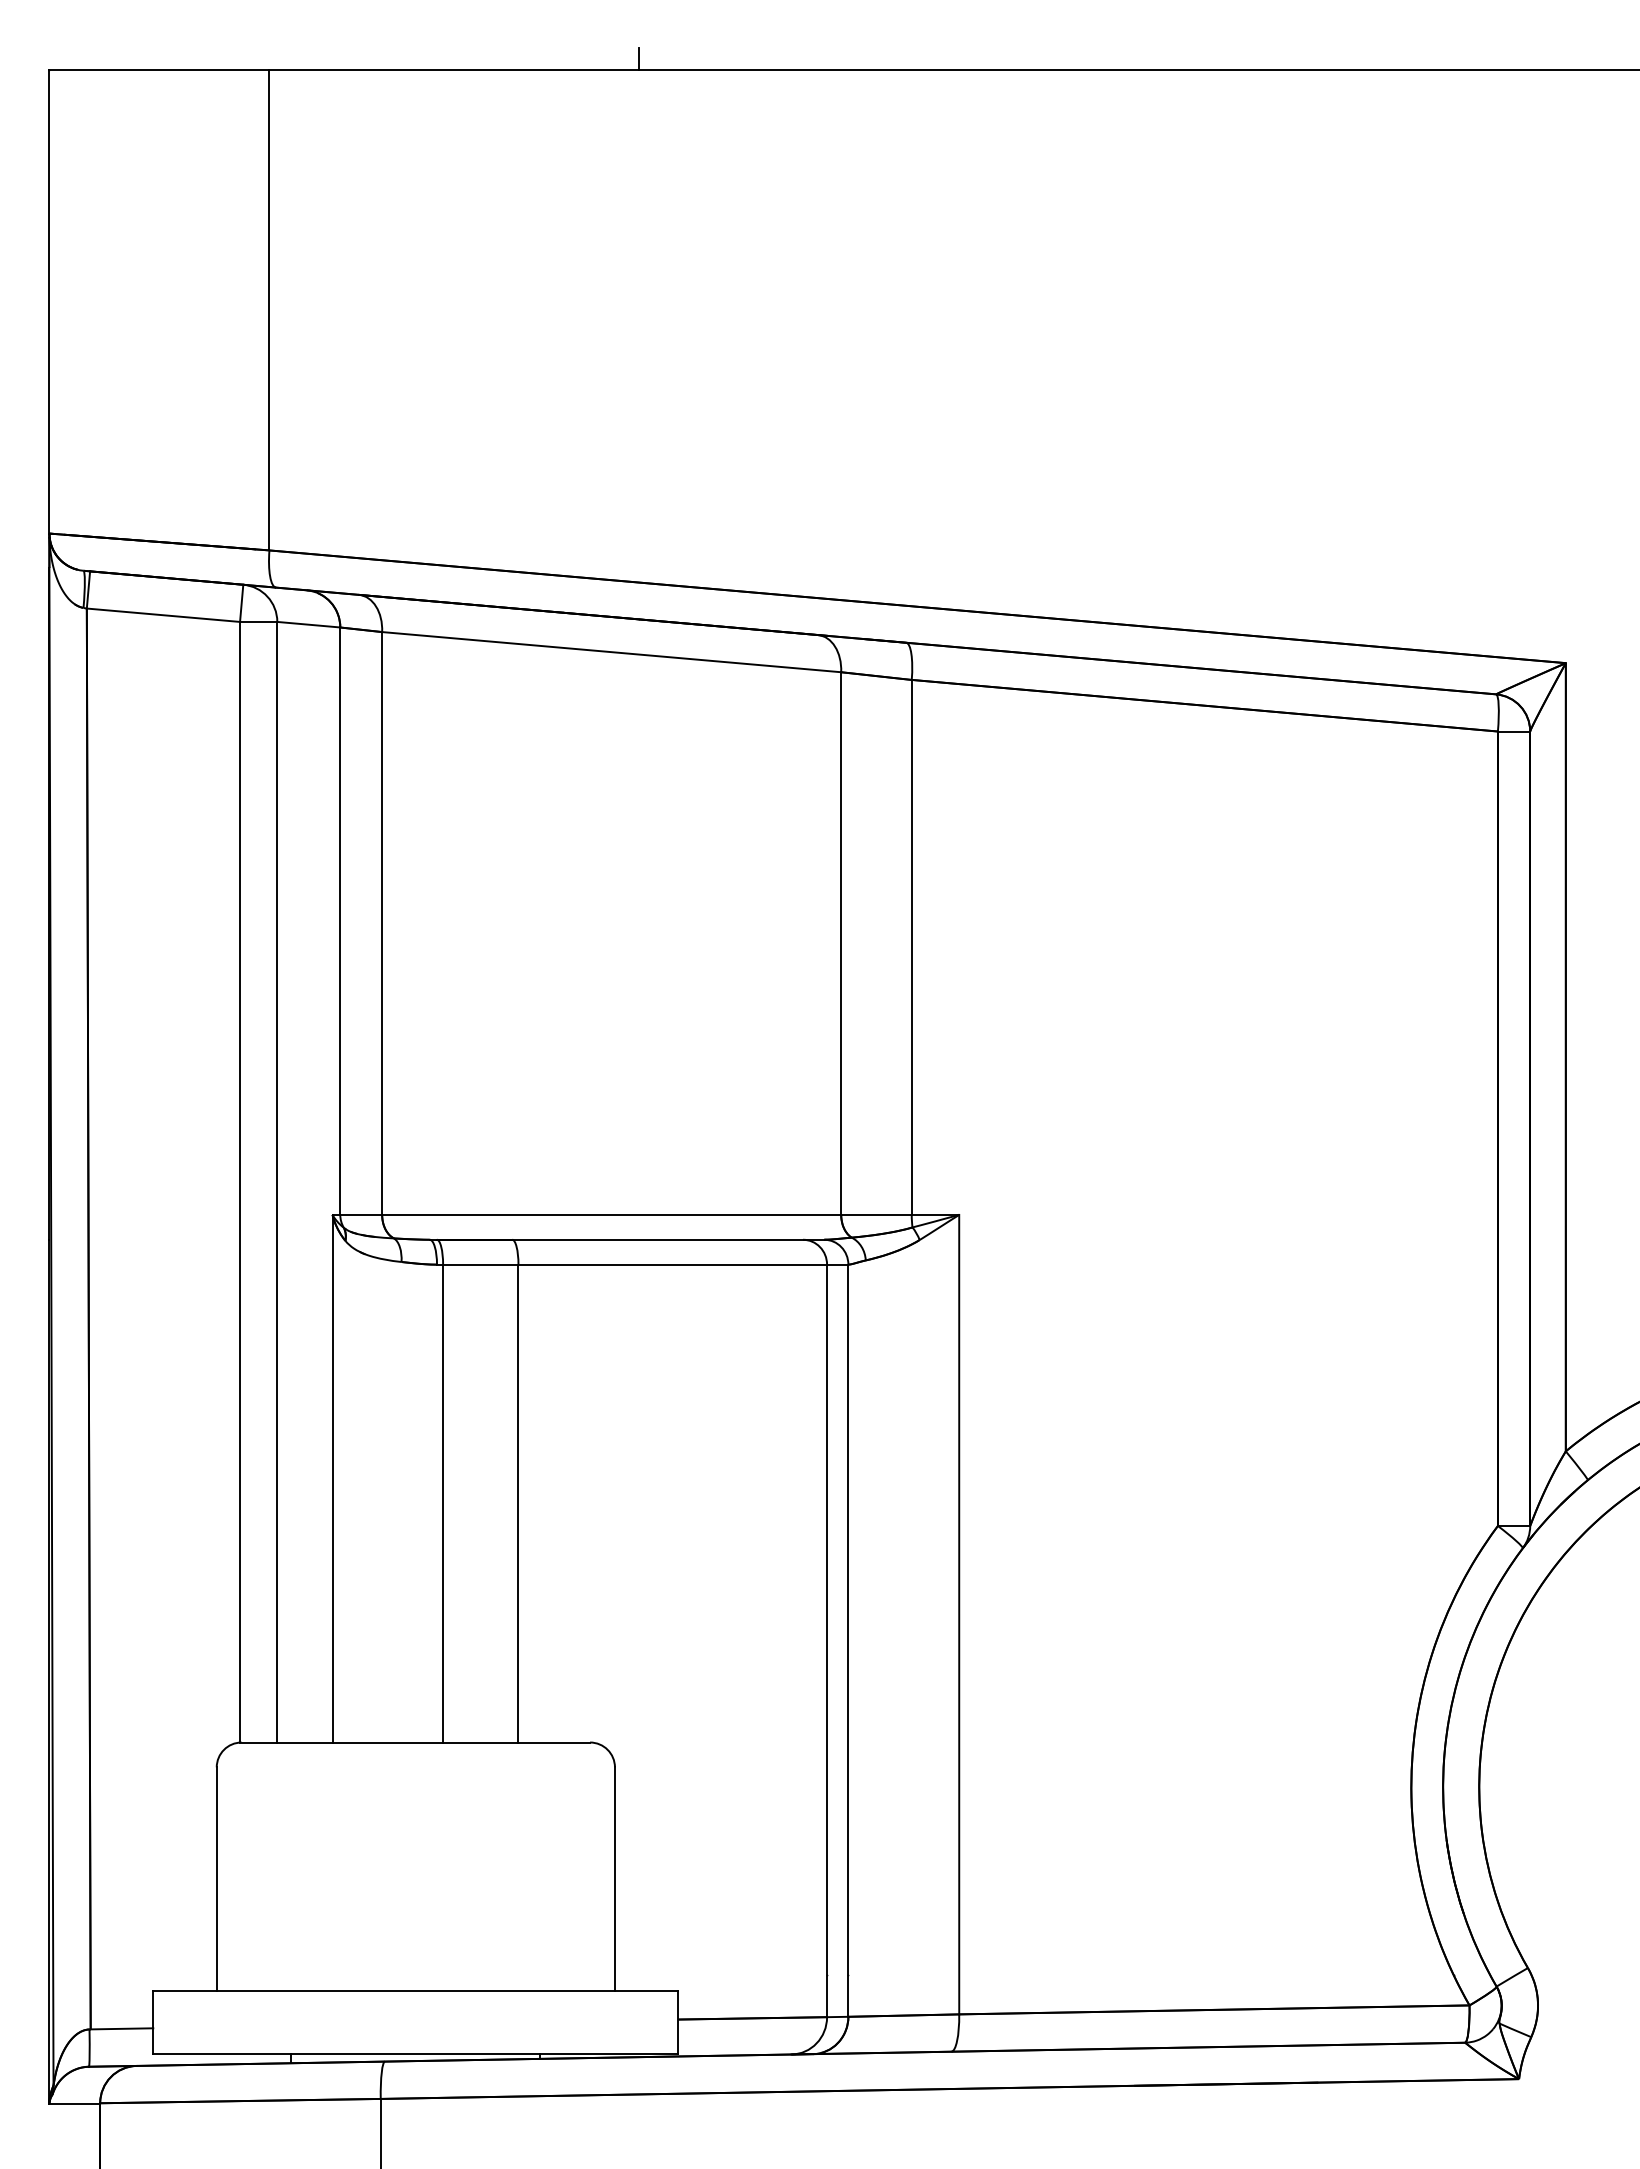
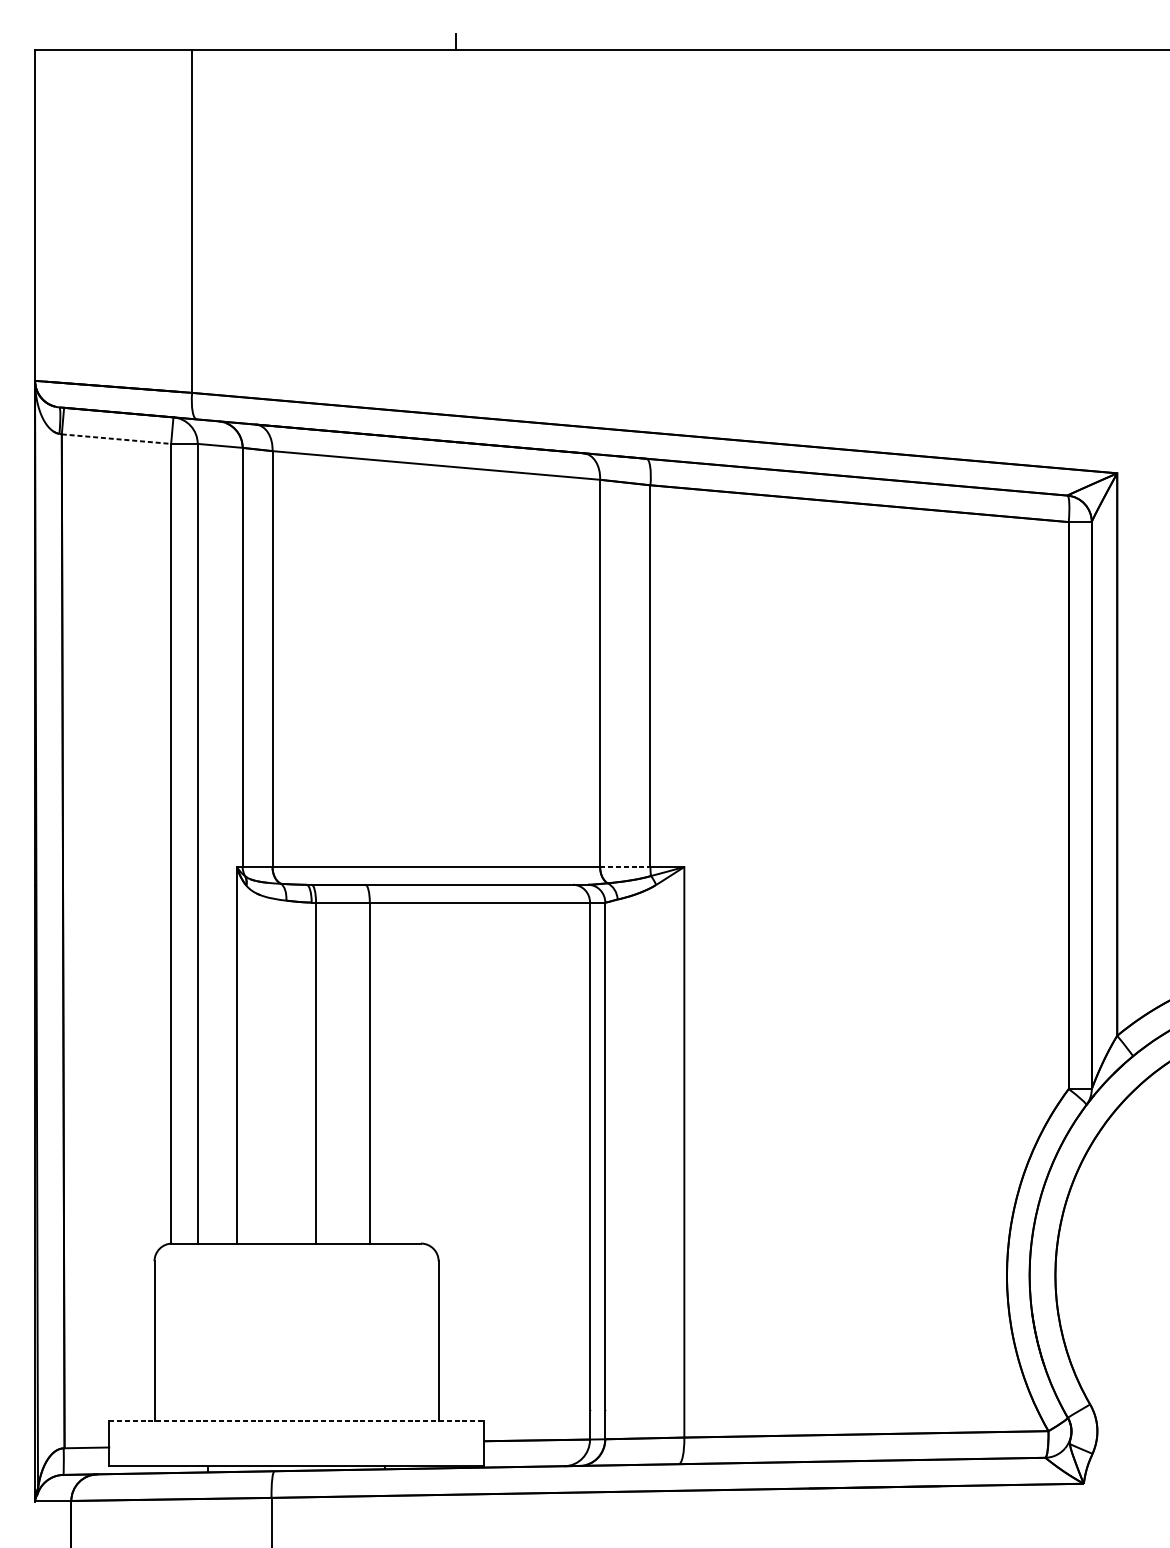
line: (163, 615) -> (116, 439), solid -> dashed
line: (876, 1214) -> (625, 866), solid -> dashed
line: (415, 1991) -> (296, 1421), solid -> dashed

